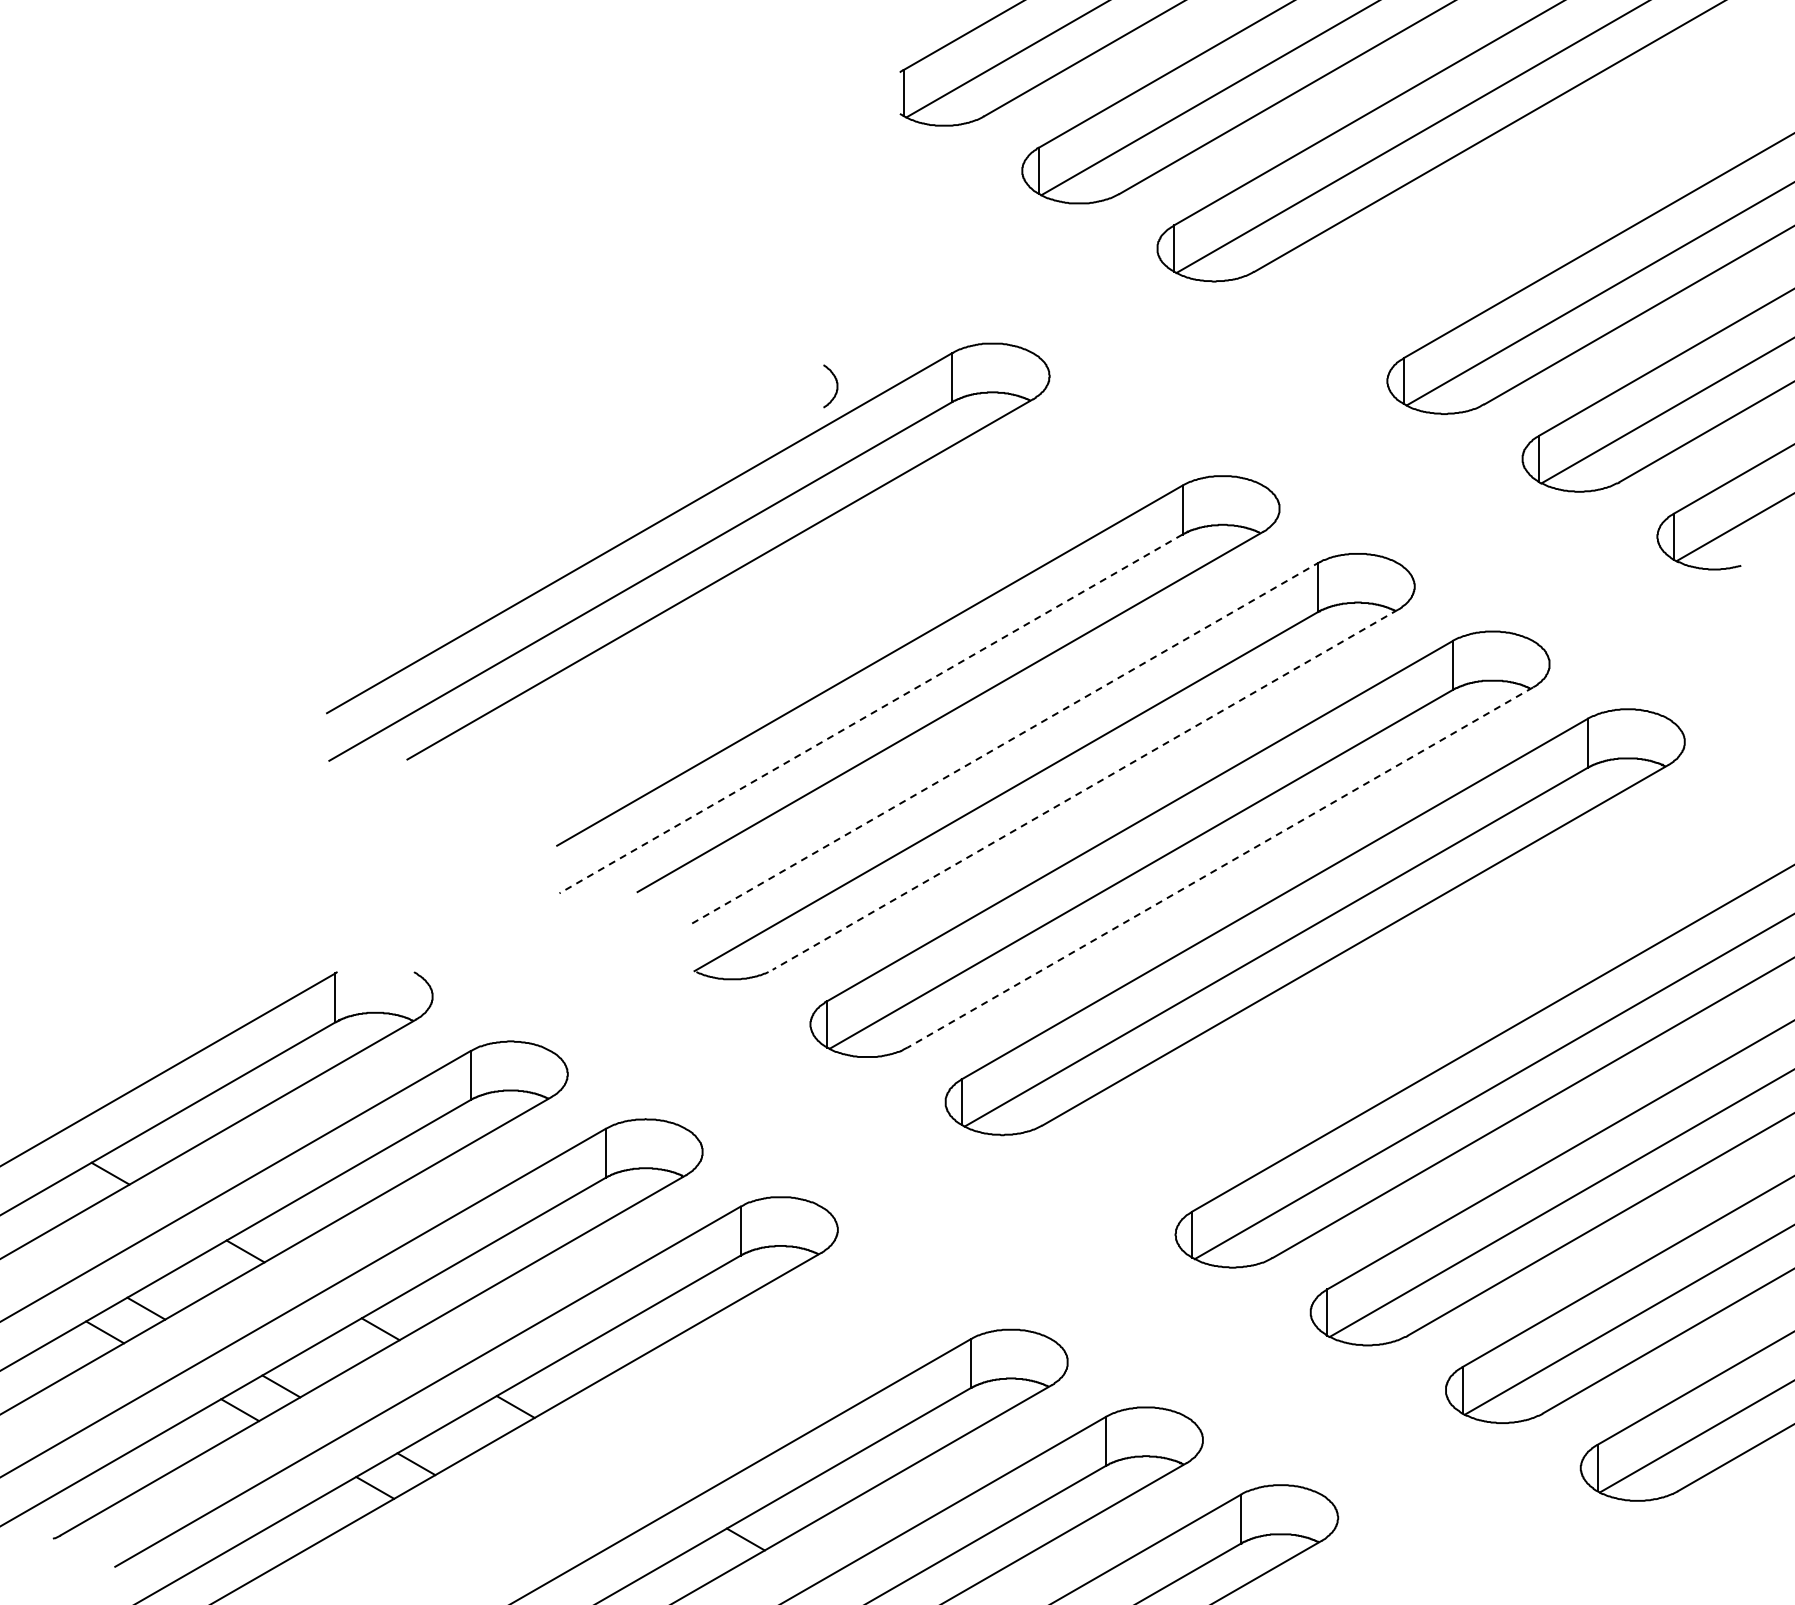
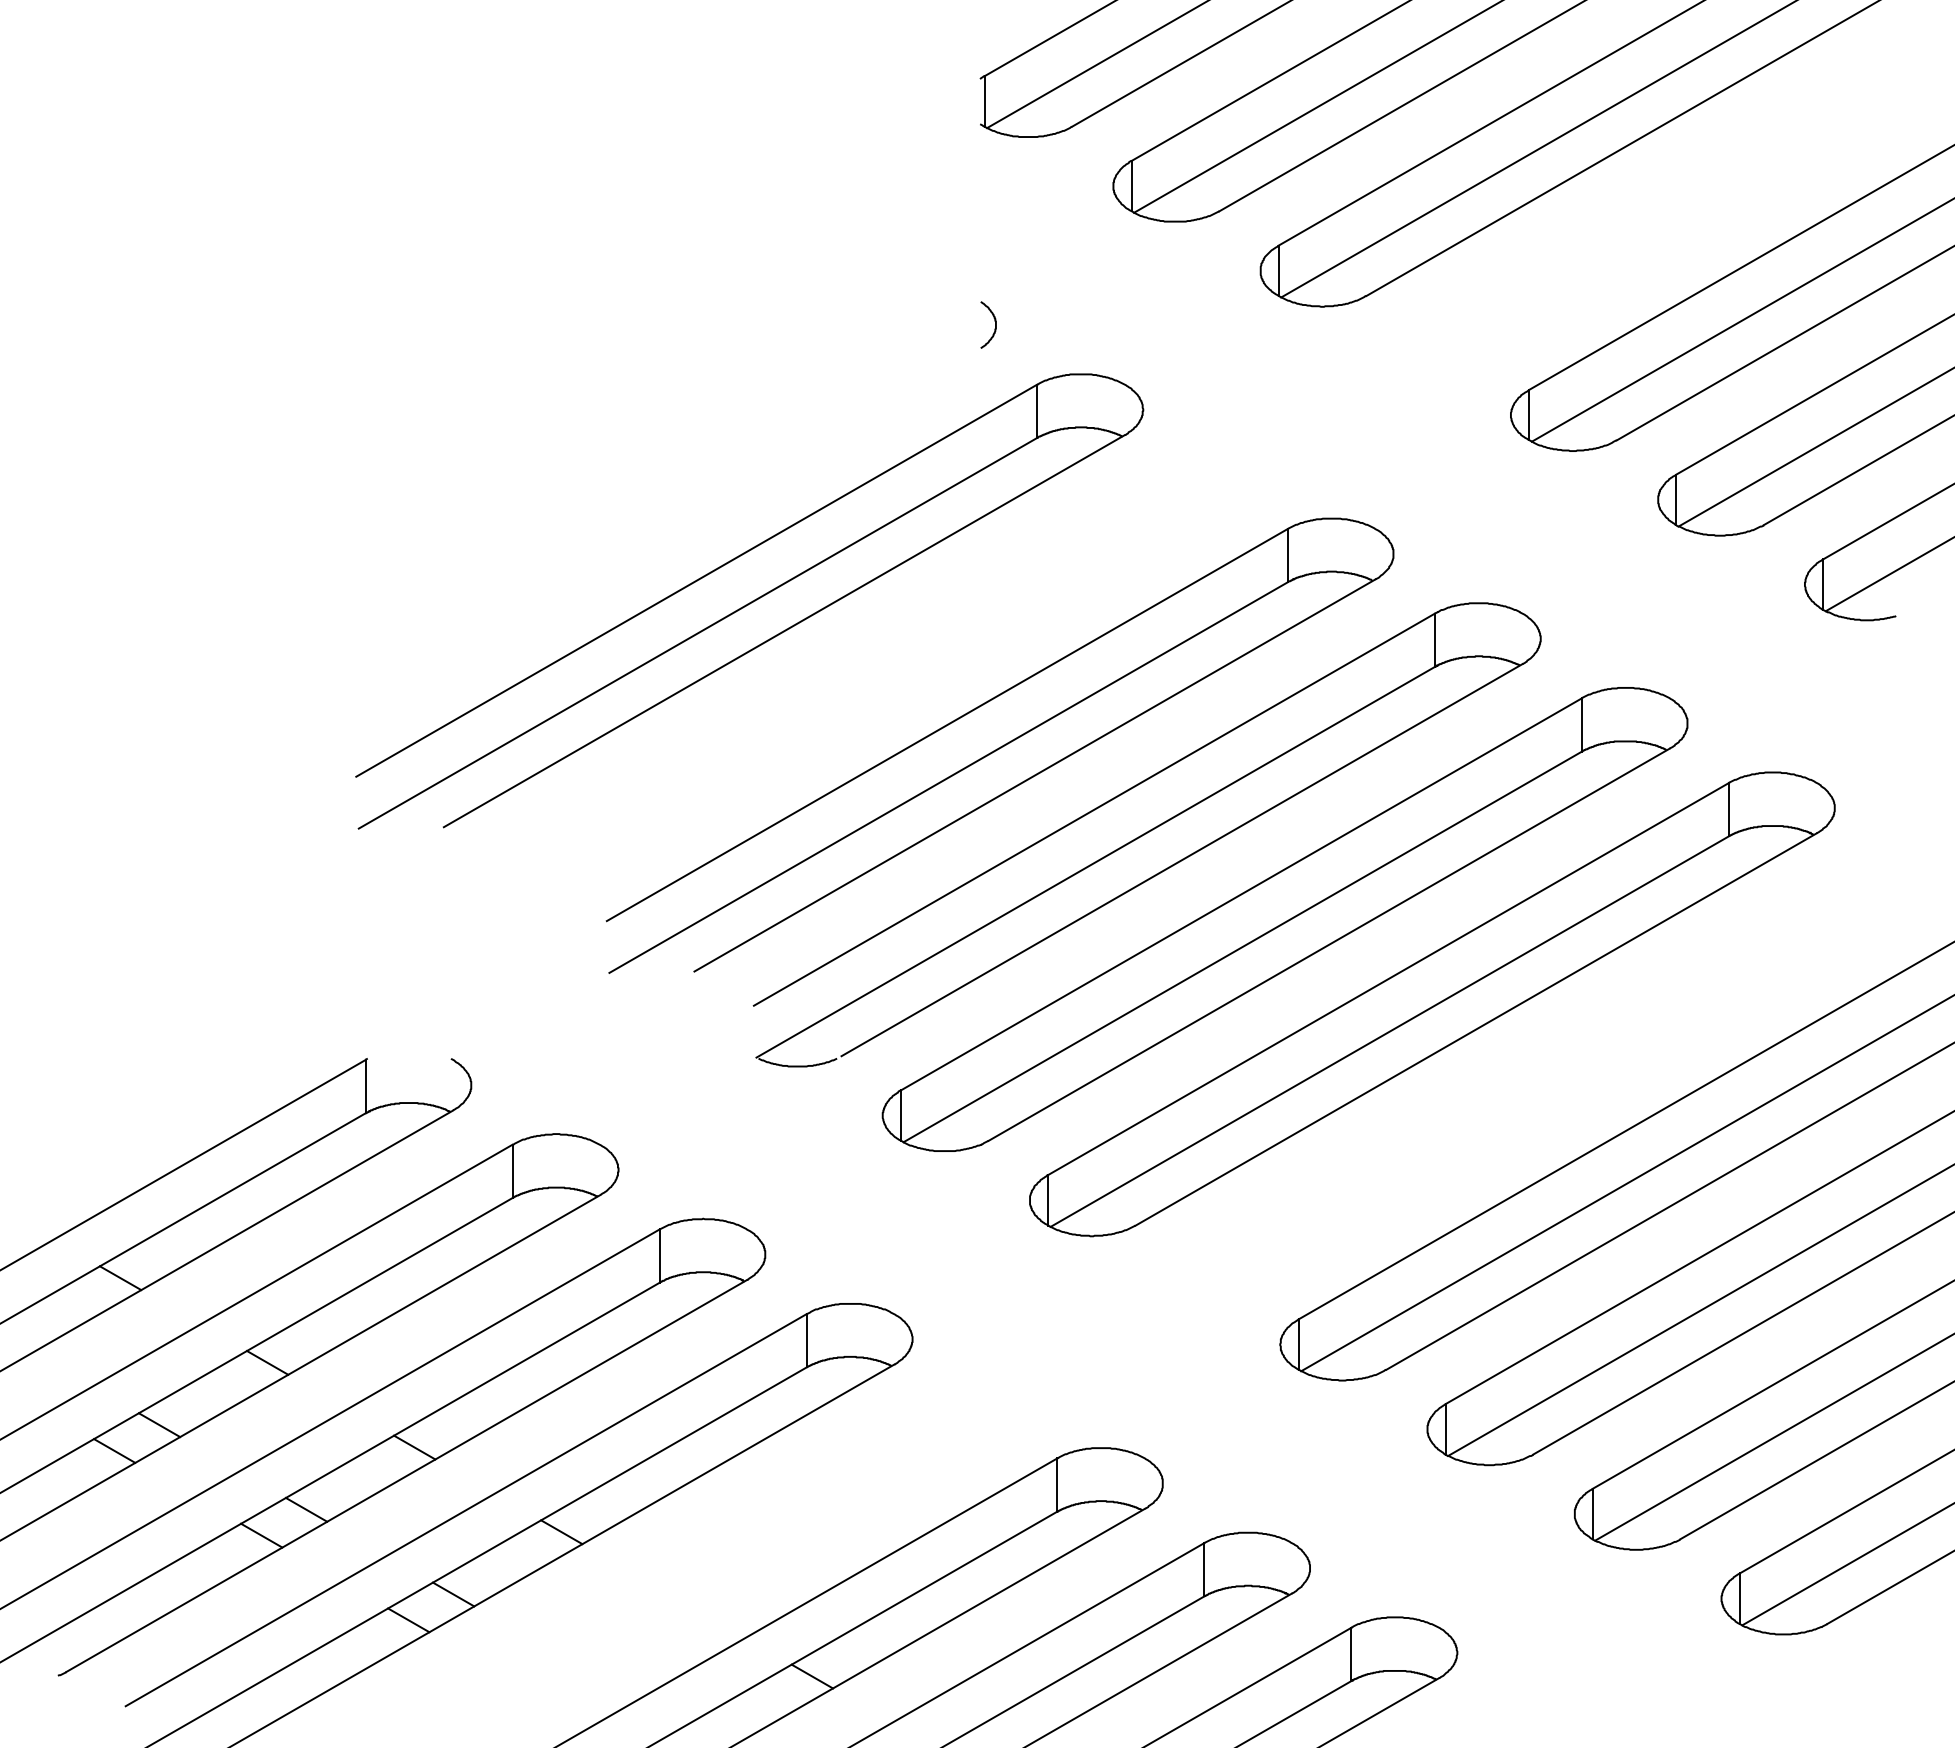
curve: (836, 386) -> (994, 325), moved
line: (870, 714) -> (948, 778), dashed -> solid
line: (1004, 743) -> (1094, 809), dashed -> solid
line: (1085, 789) -> (1182, 859), dashed -> solid
line: (1220, 867) -> (1329, 944), dashed -> solid

